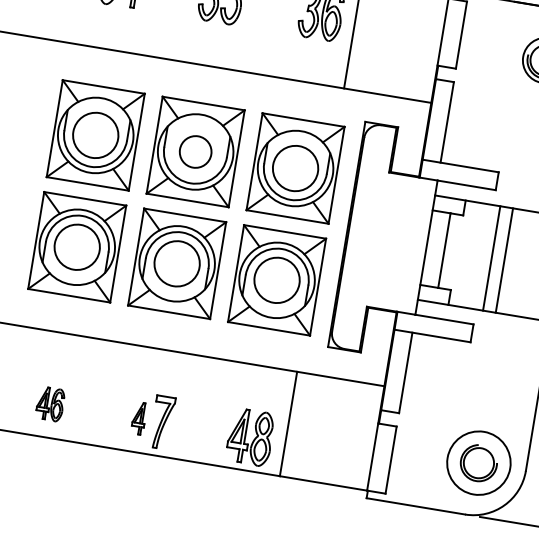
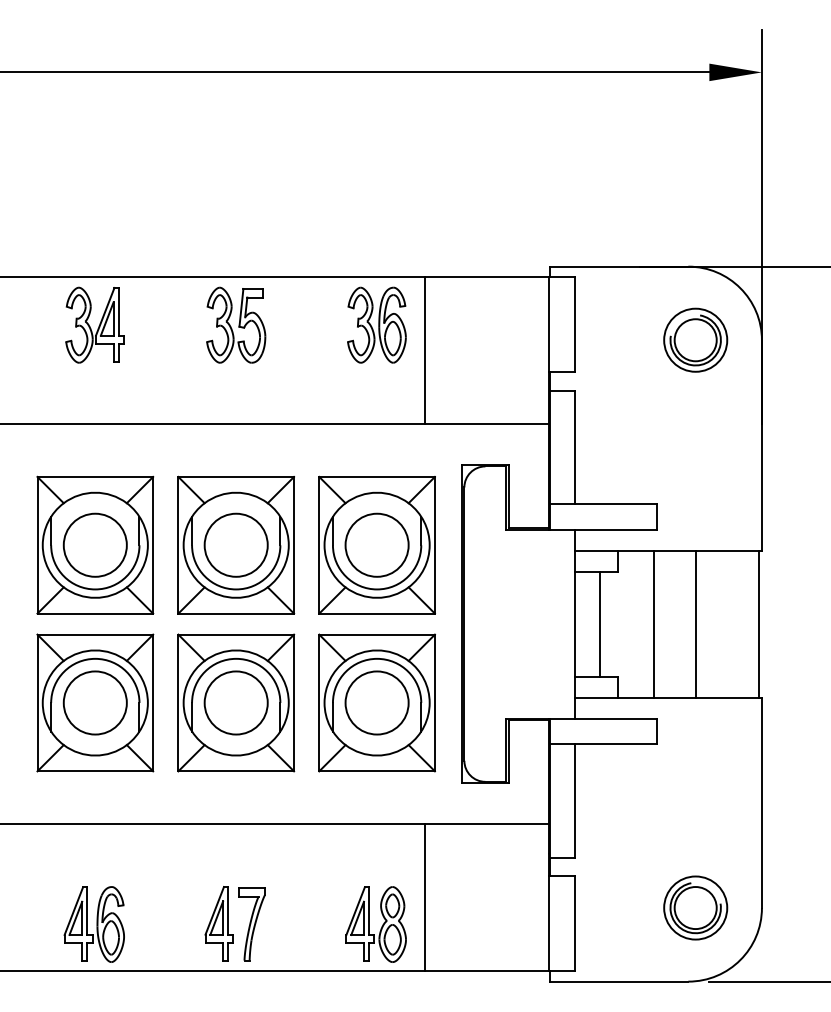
circle: (195, 151) -> (235, 544), size x1.43
line: (491, 257) -> (695, 623), moved
line: (504, 260) -> (653, 623), moved
part: (49, 404) -> (93, 924), size x1.67
part: (138, 418) -> (218, 923), size x1.67
circle: (478, 462) -> (695, 907), size x0.71

